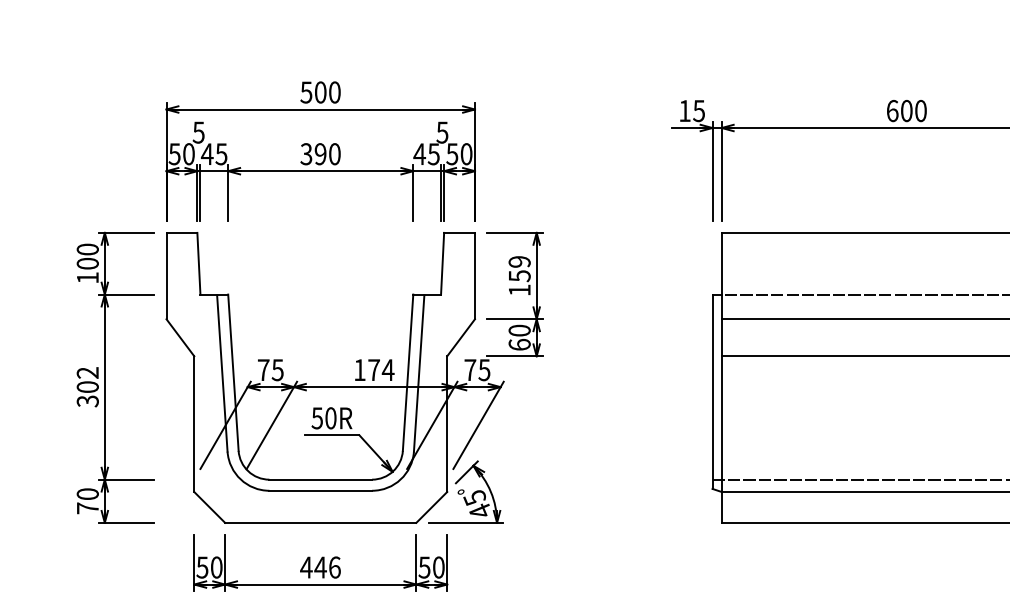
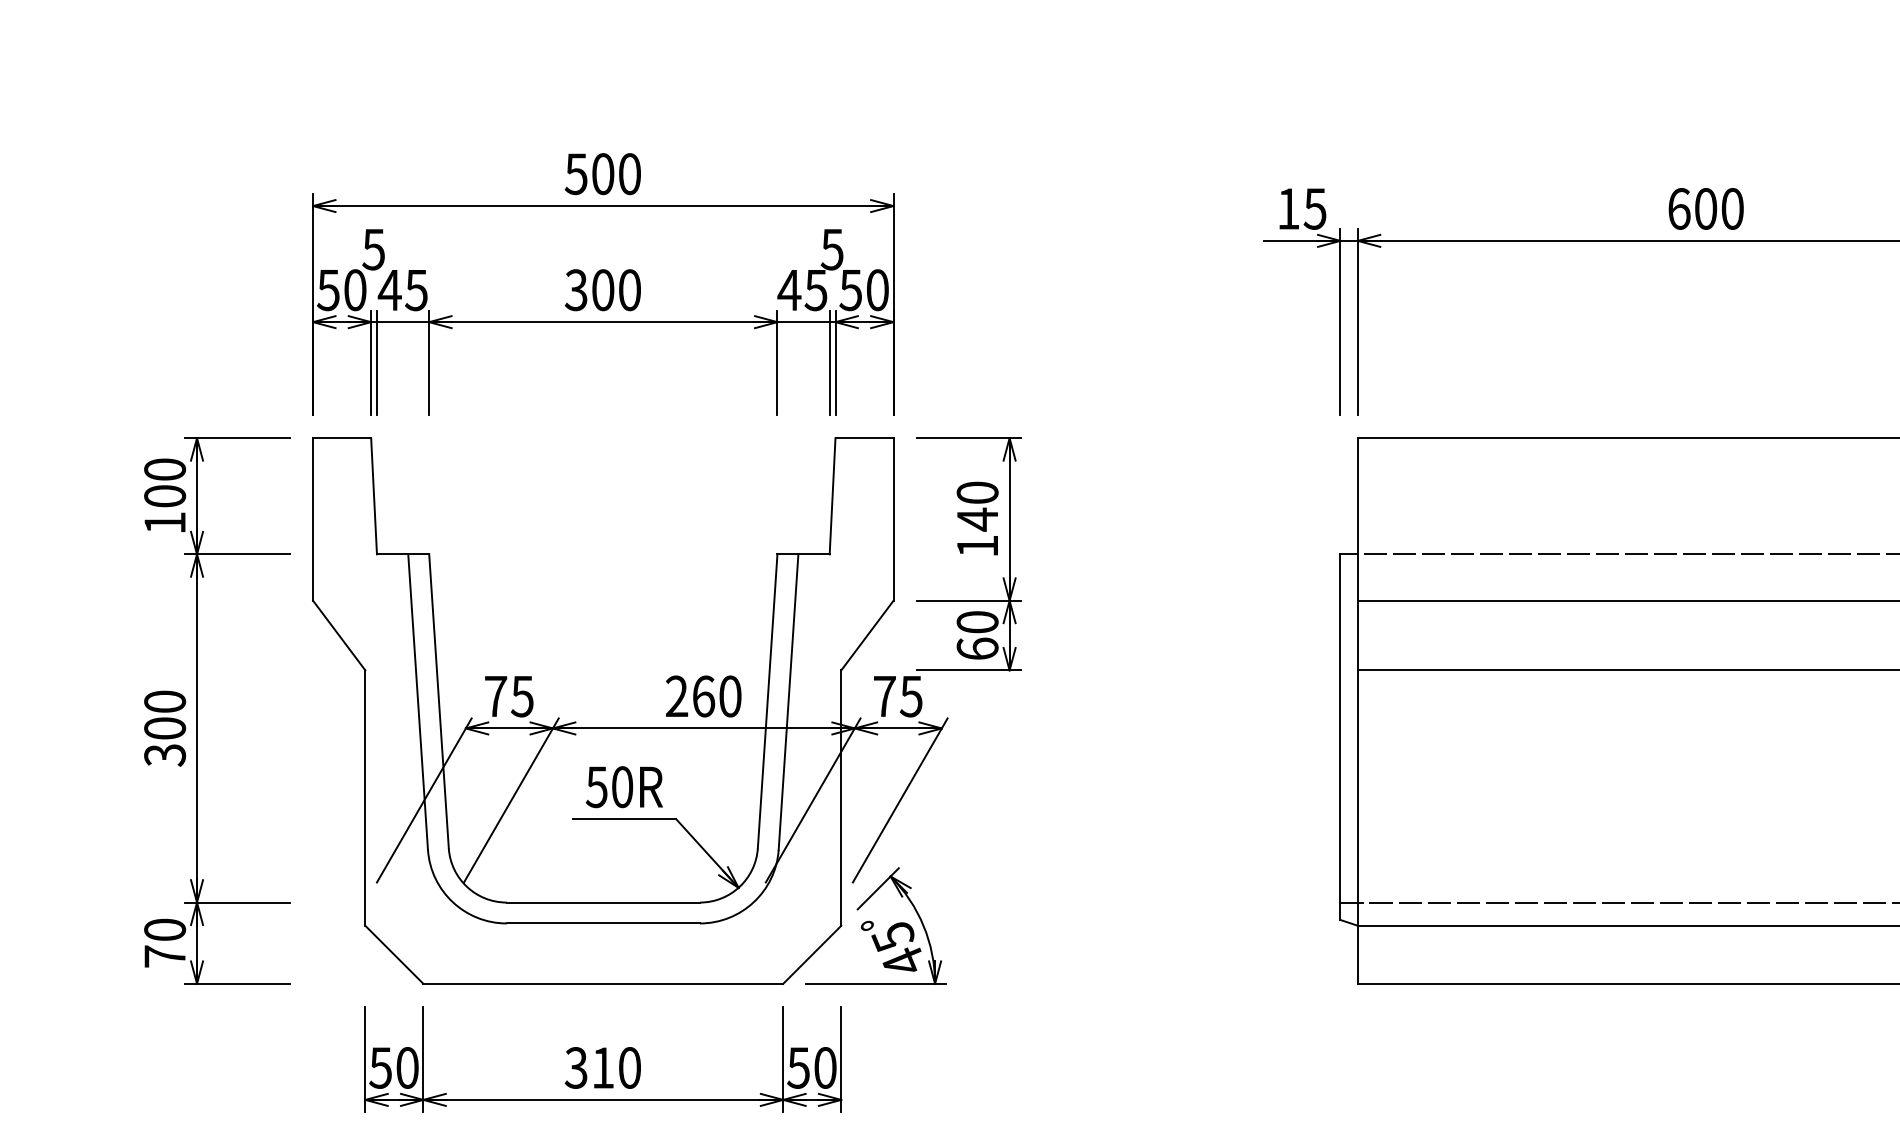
text: (320, 154) -> (602, 290), 390 -> 300
text: (519, 269) -> (977, 507), 159 -> 140
text: (374, 370) -> (704, 697), 174 -> 260
text: (87, 372) -> (164, 700), 302 -> 300
text: (320, 567) -> (602, 1067), 446 -> 310

